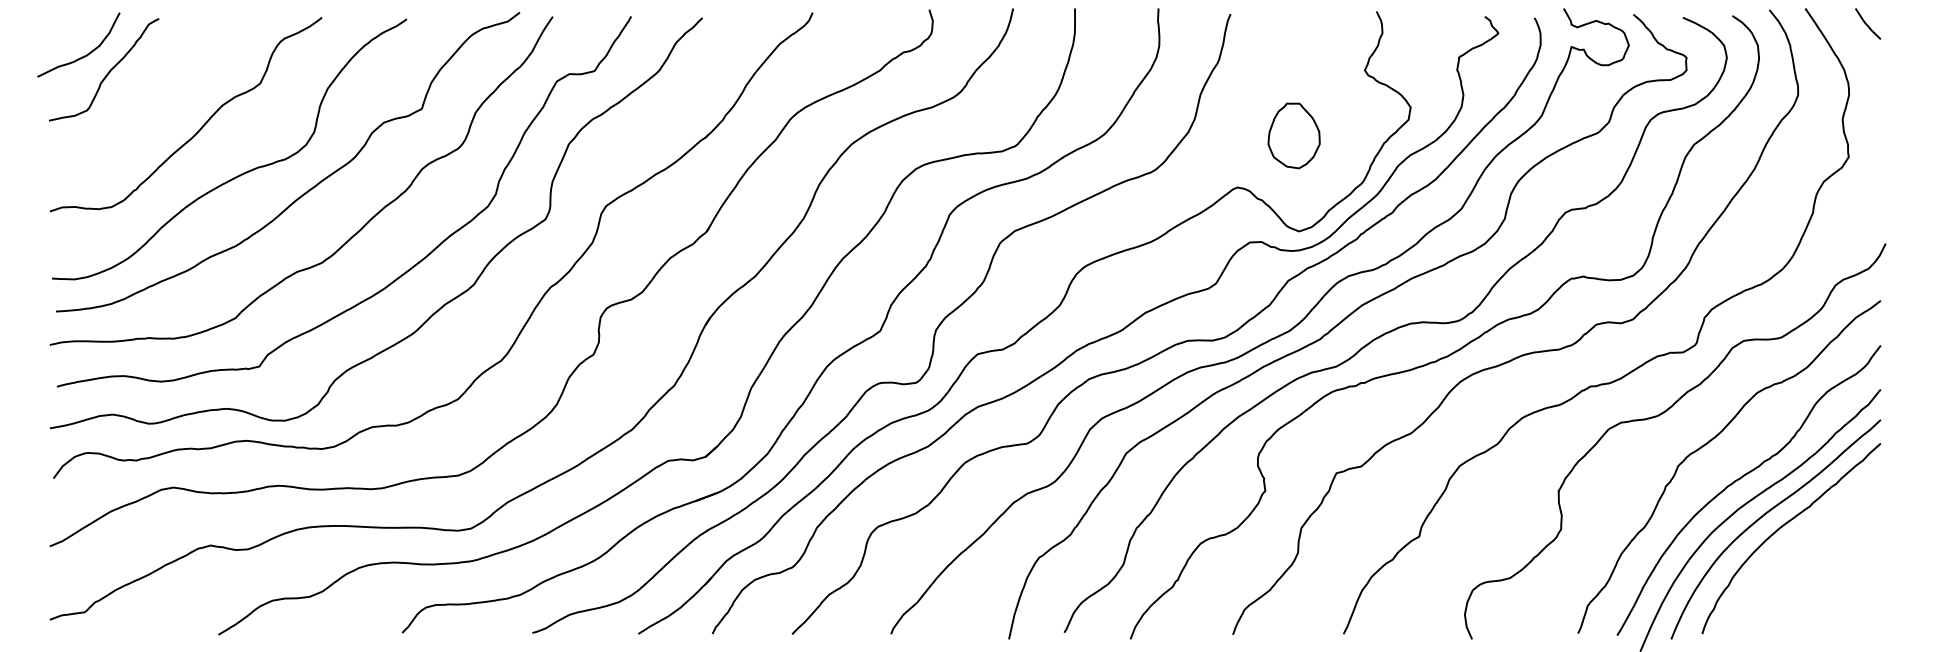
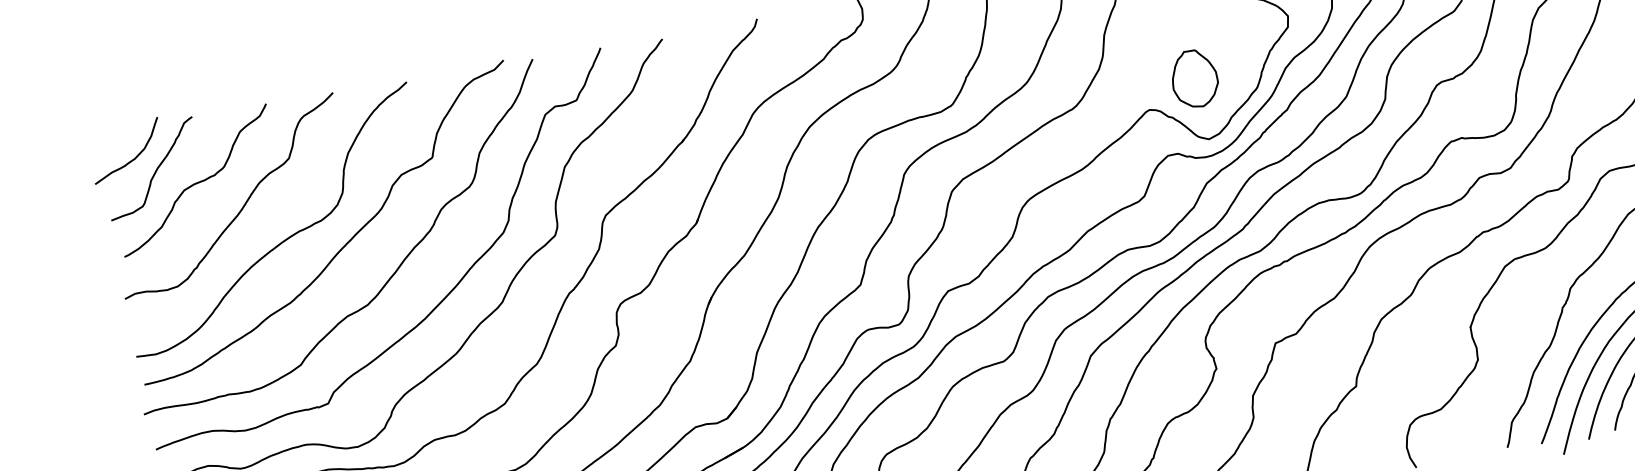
curve: (151, 93) -> (196, 182), added
part: (1293, 135) -> (1194, 78), moved

